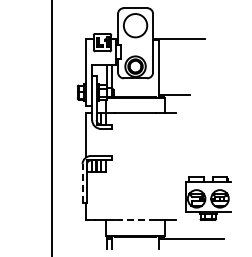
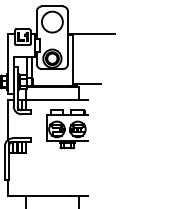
line: (82, 182) -> (5, 162), dashed -> solid
part: (208, 198) -> (67, 129), moved
line: (135, 220) -> (52, 196), dashed -> solid

